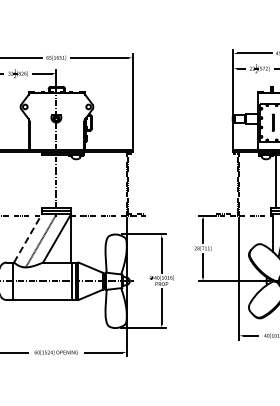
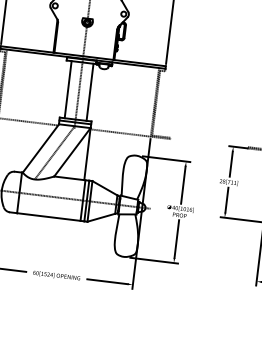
line: (46, 181) -> (68, 89), added
line: (66, 181) -> (90, 91), added
line: (27, 238) -> (40, 148), dashed -> solid

